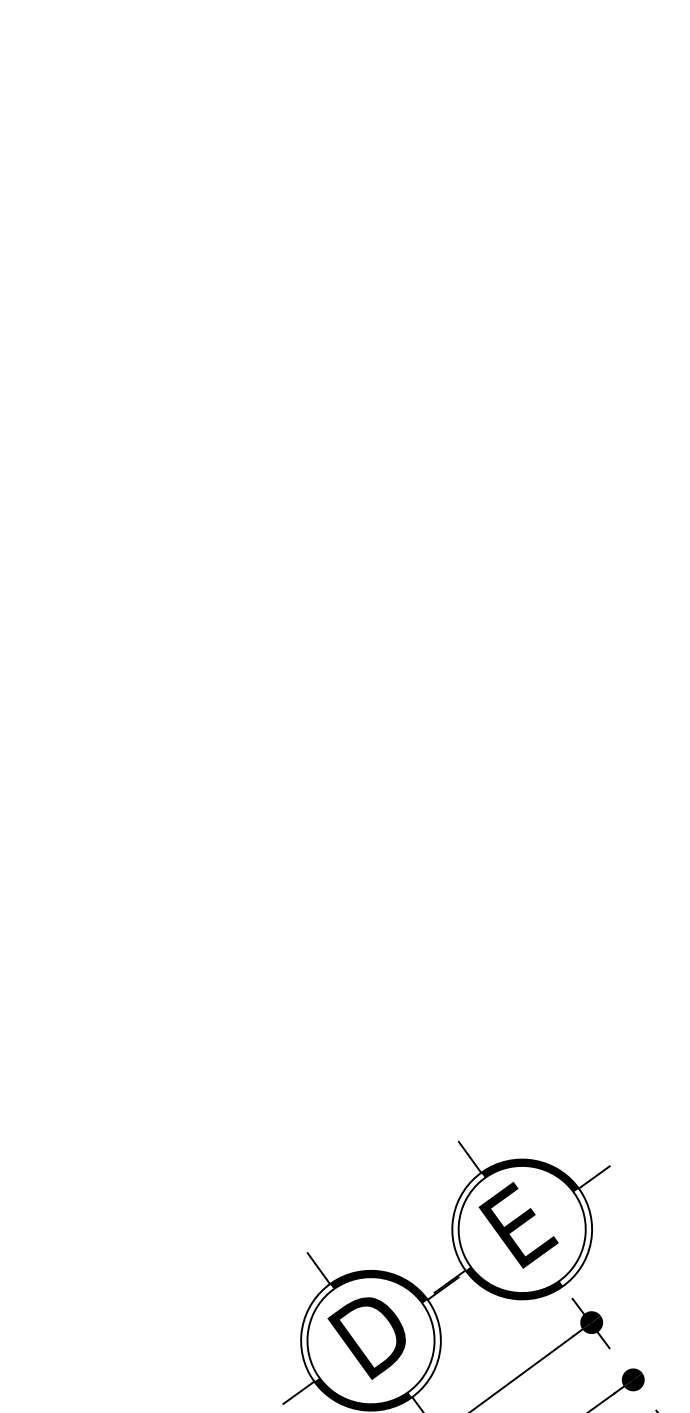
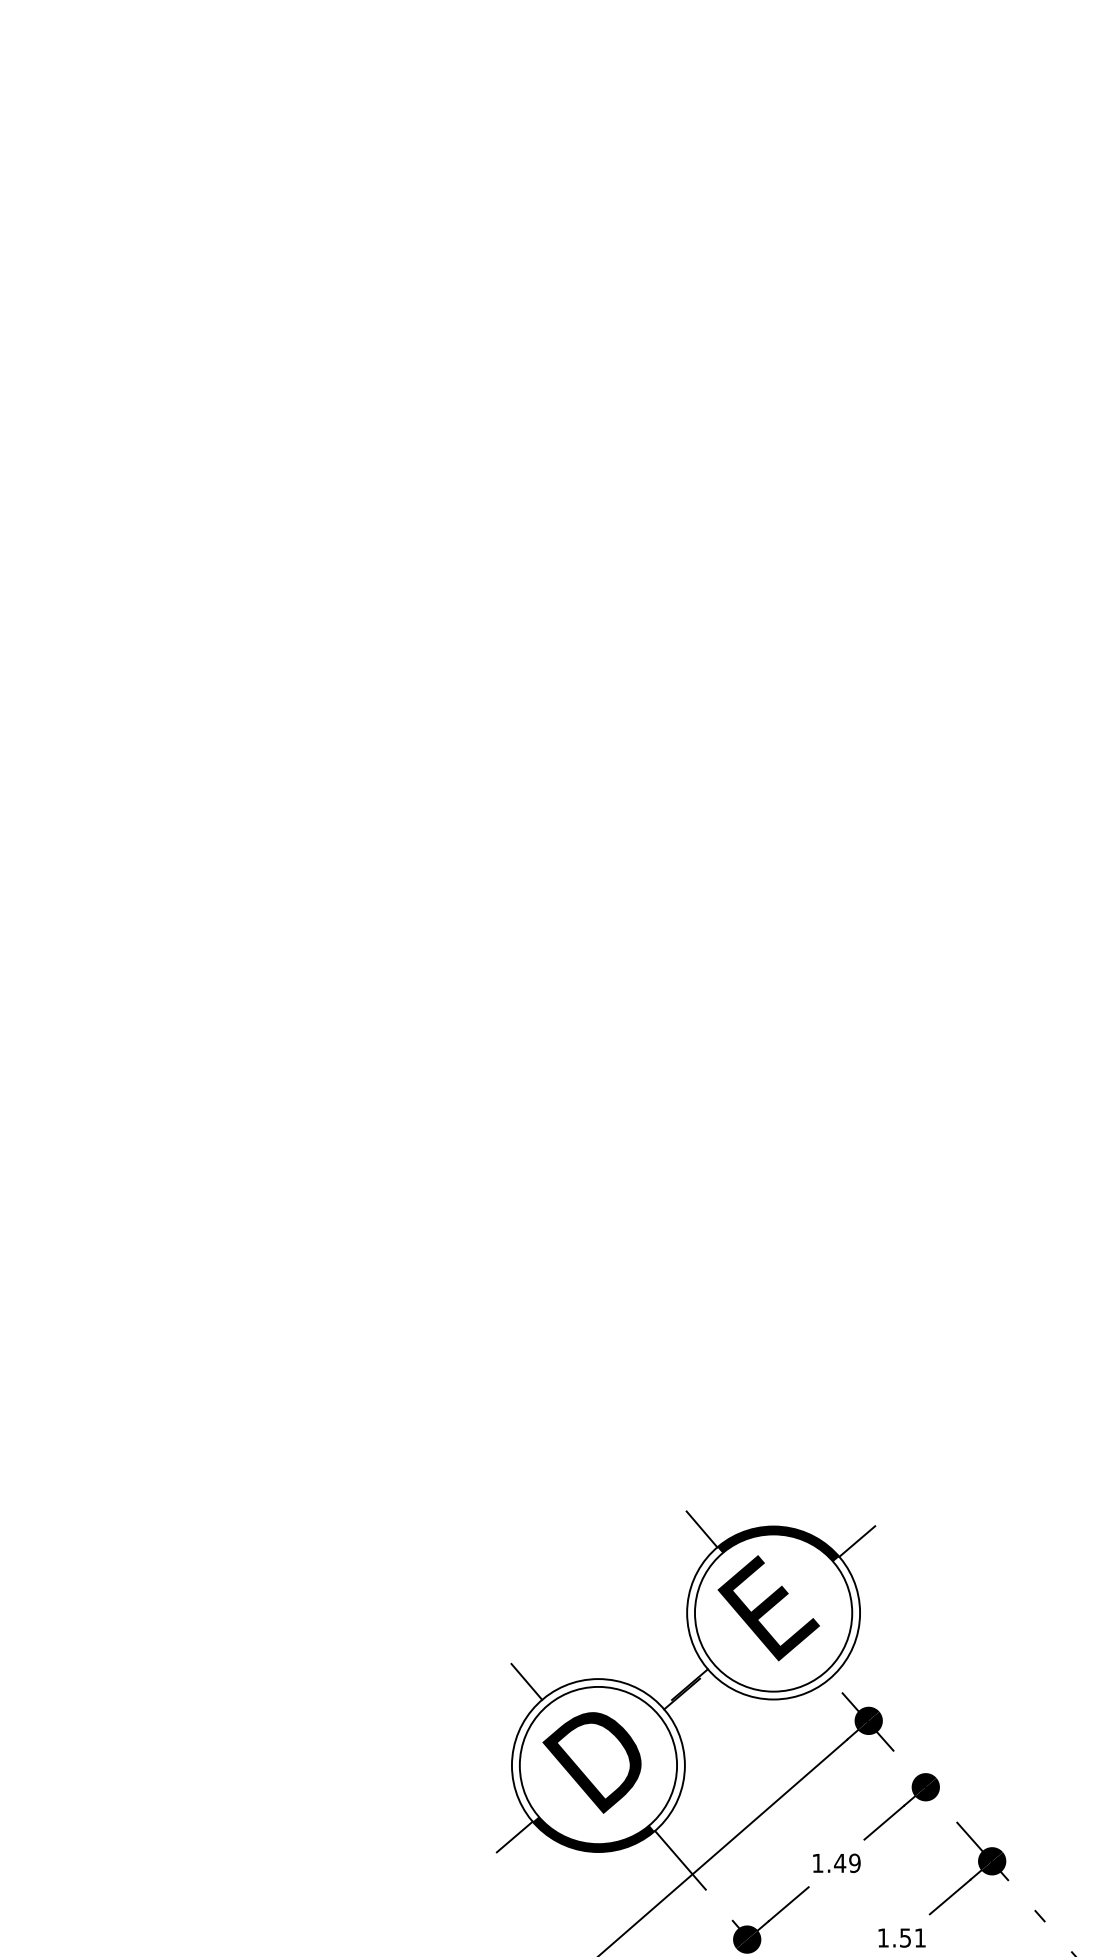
fill: (513, 1284) -> (768, 1681), removed
fill: (379, 1285) -> (603, 1696), removed

